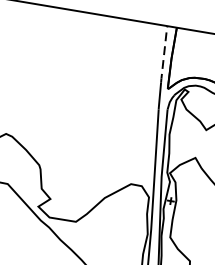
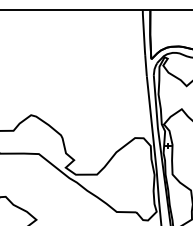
line: (163, 54) -> (143, 32), dashed -> solid

